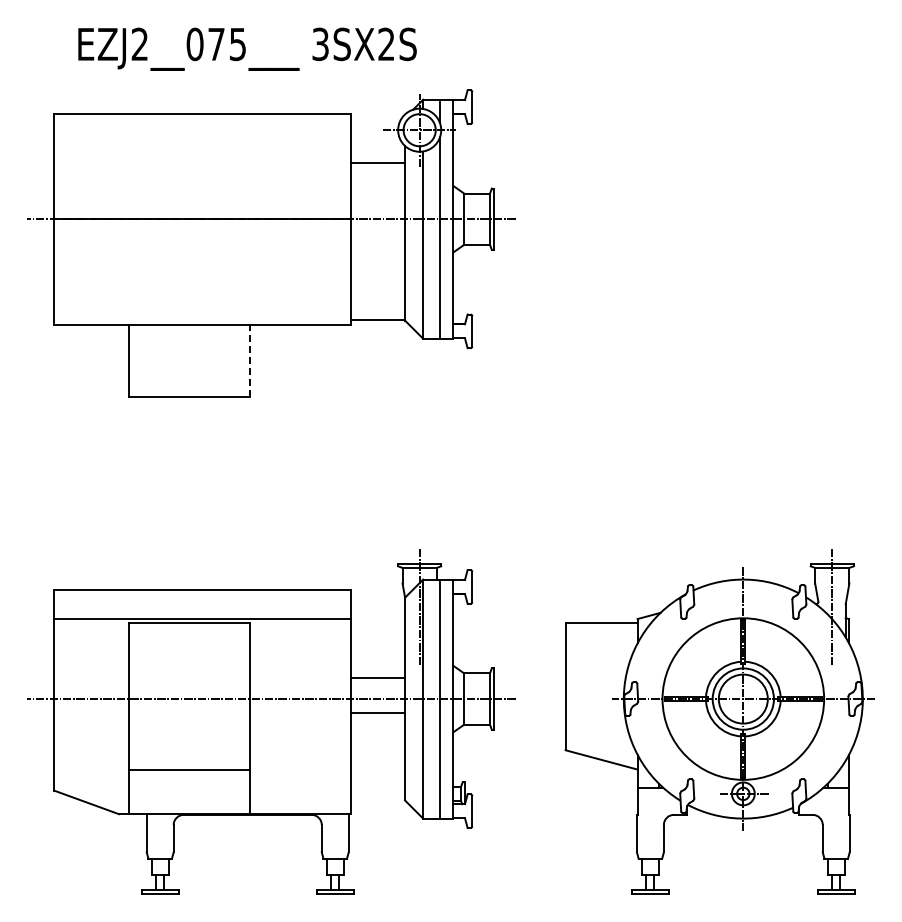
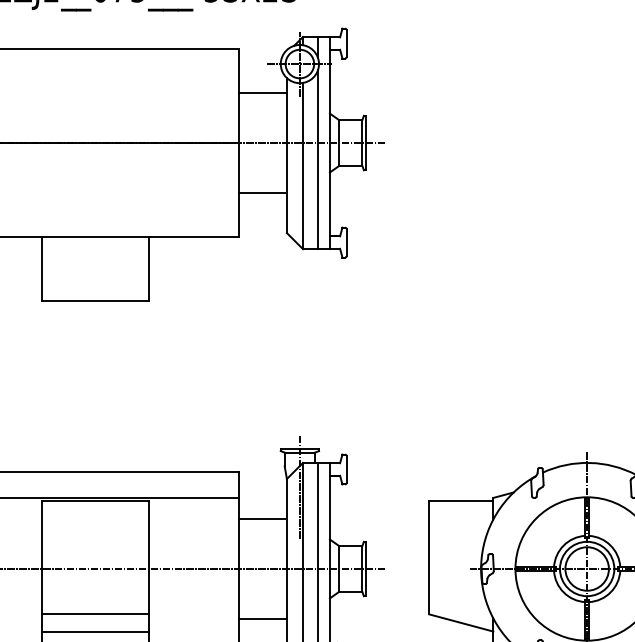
line: (377, 320) -> (262, 193), moved
line: (250, 360) -> (149, 268), dashed -> solid
line: (377, 678) -> (262, 519), moved
line: (377, 712) -> (262, 618), moved
line: (189, 750) -> (95, 614), added

